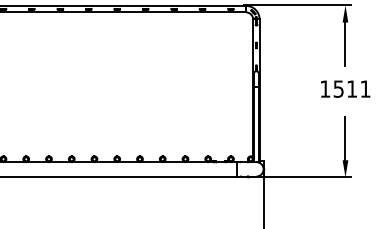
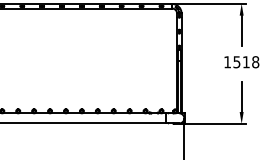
text: (365, 89) -> (255, 62), 1511 -> 1518

